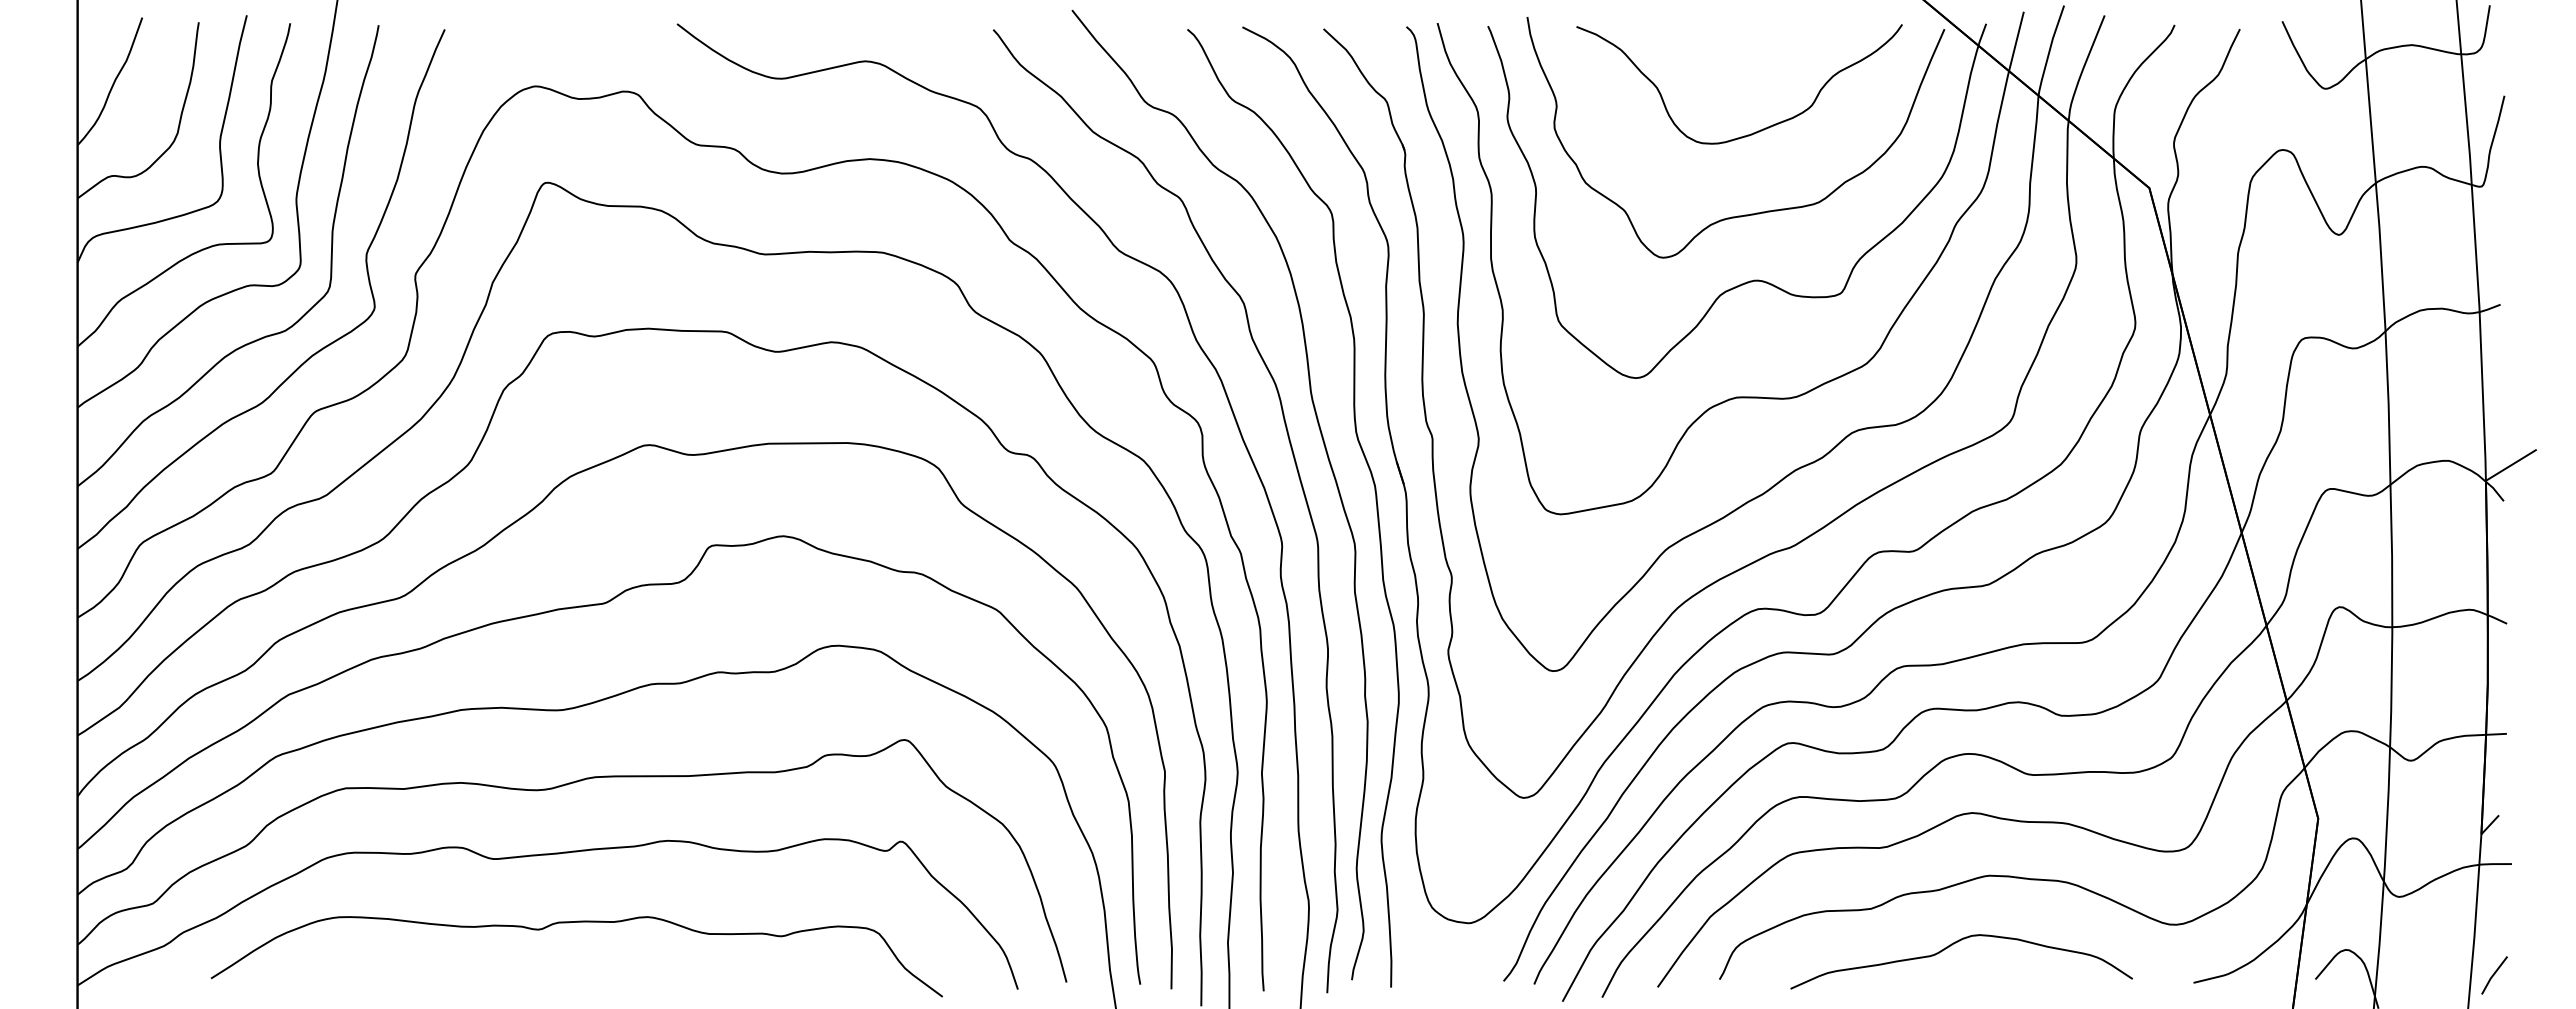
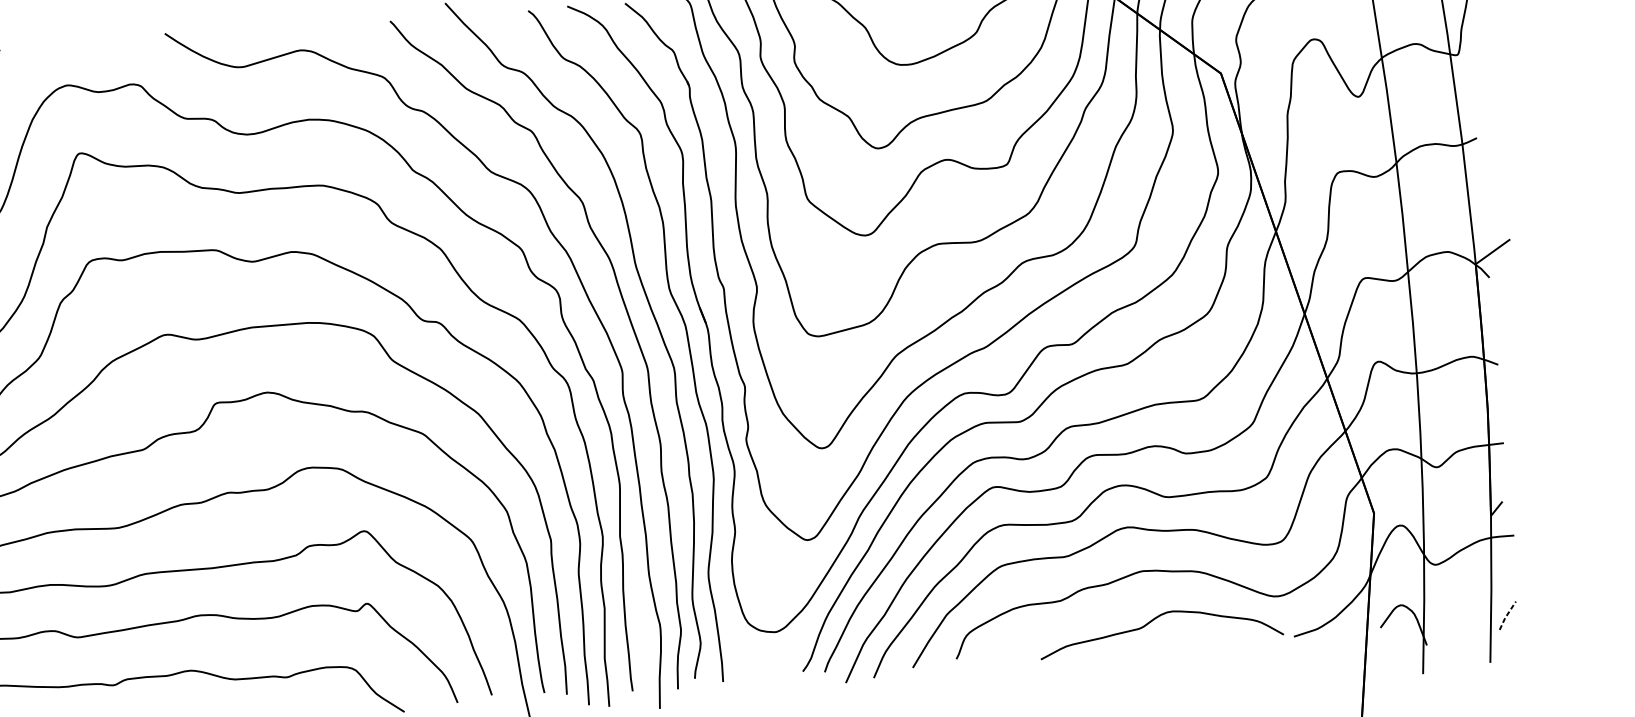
curve: (1952, 945) -> (1153, 620), moved
line: (2493, 975) -> (1506, 615), solid -> dashed

